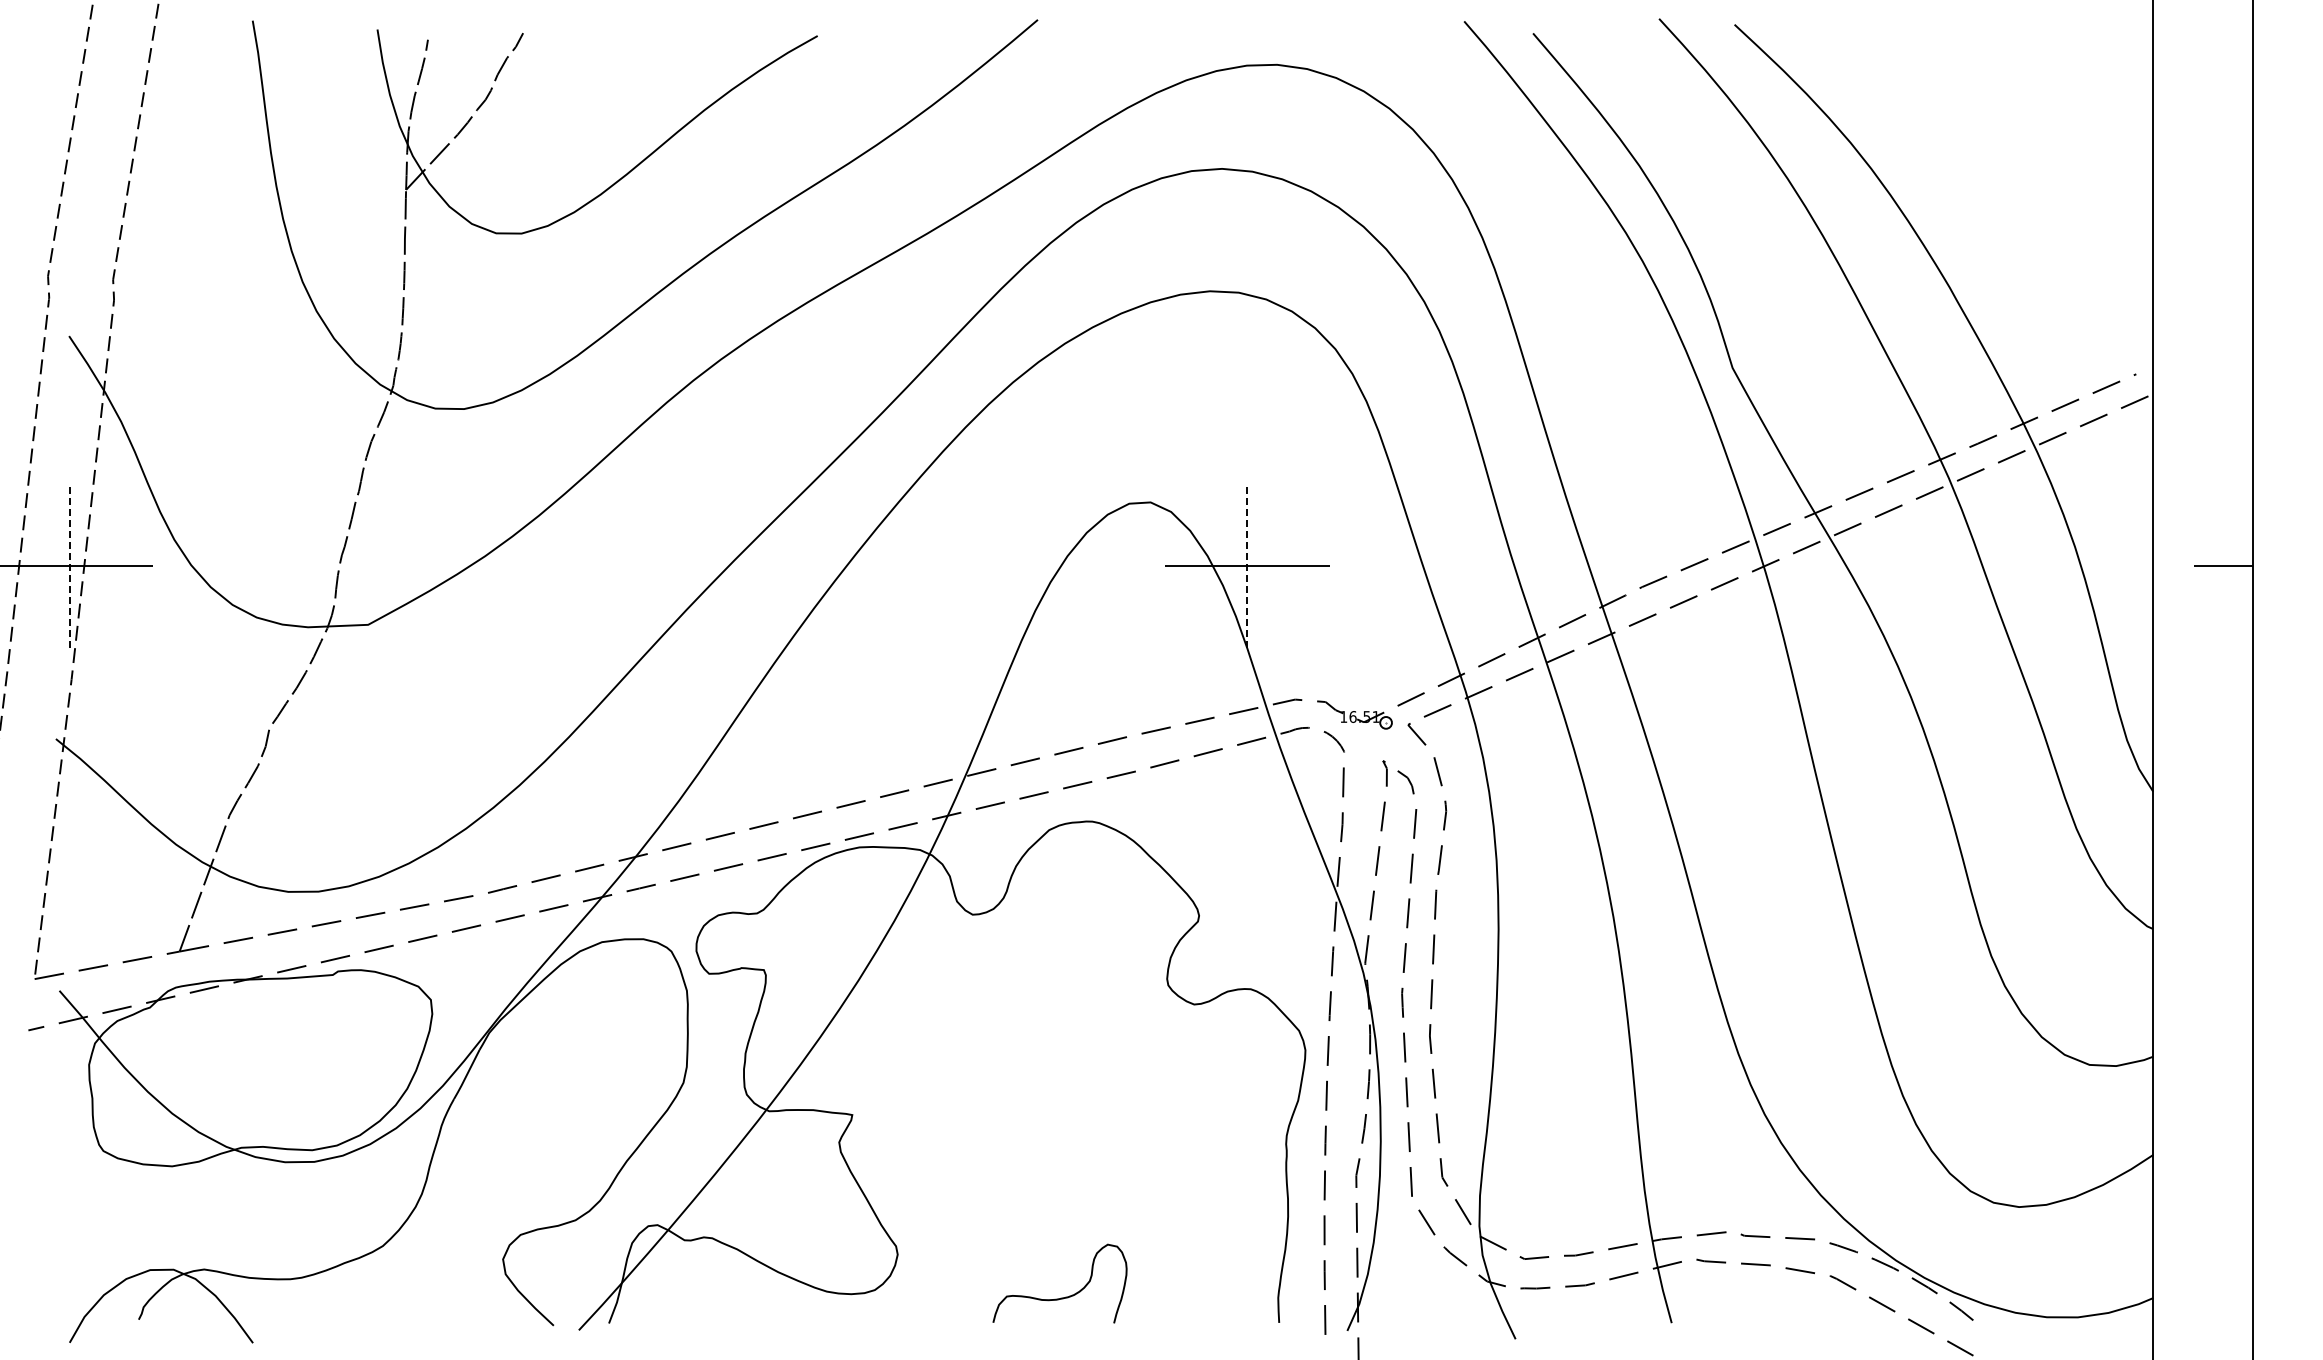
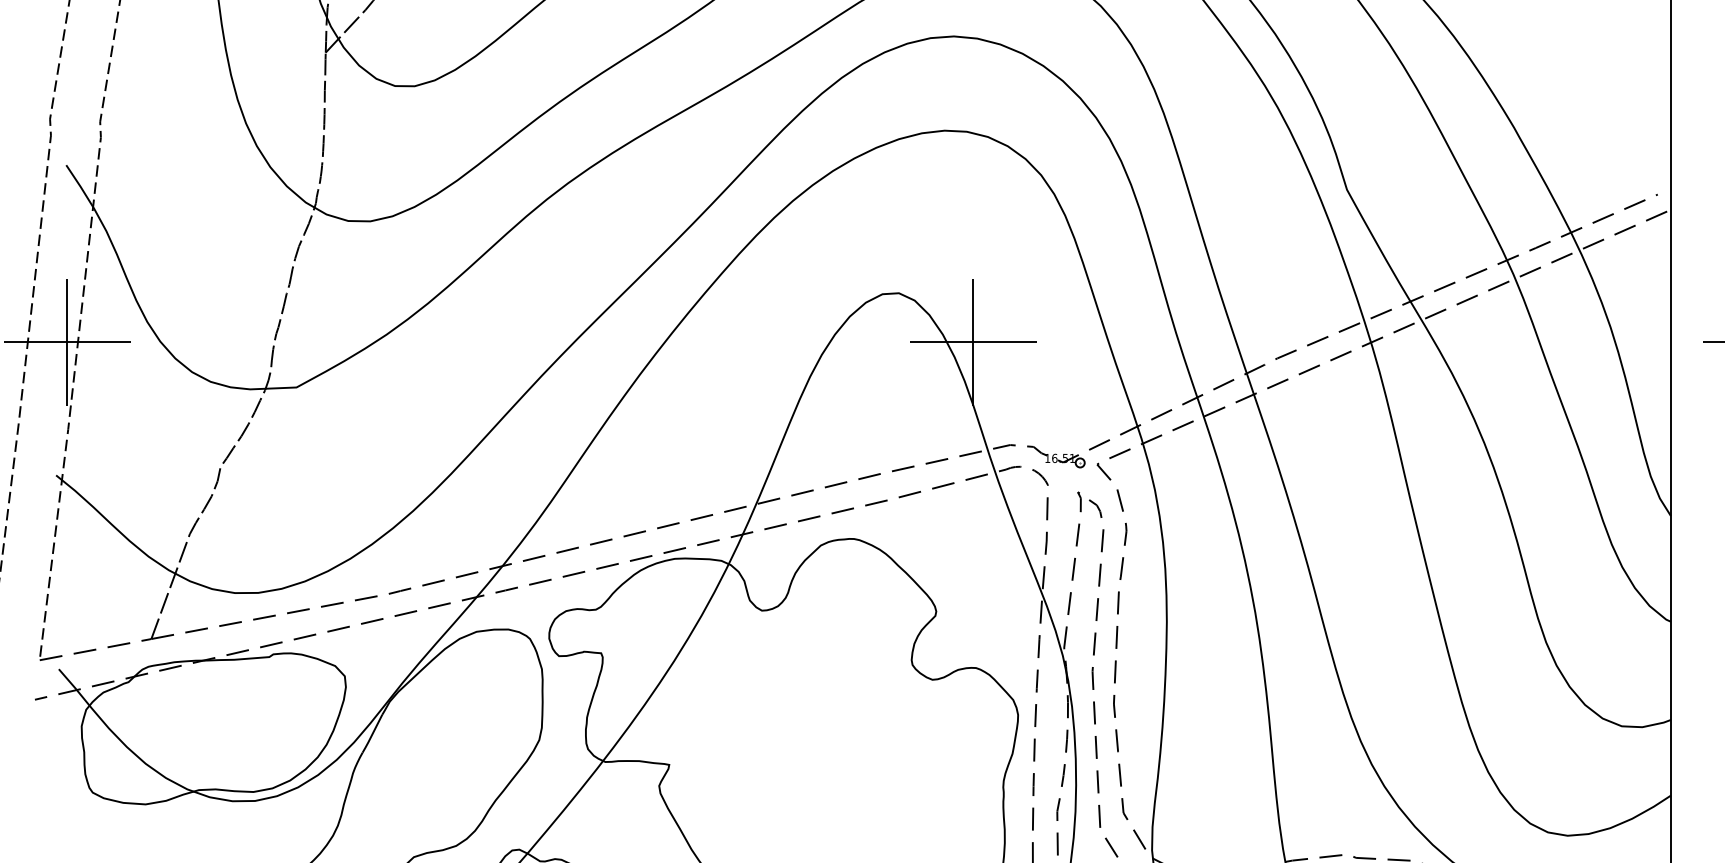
line: (70, 566) -> (67, 342), dashed -> solid
line: (1247, 566) -> (973, 342), dashed -> solid

